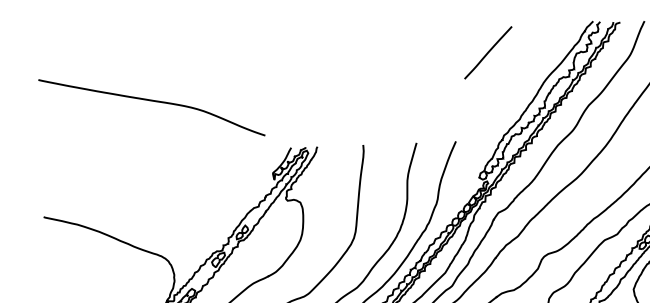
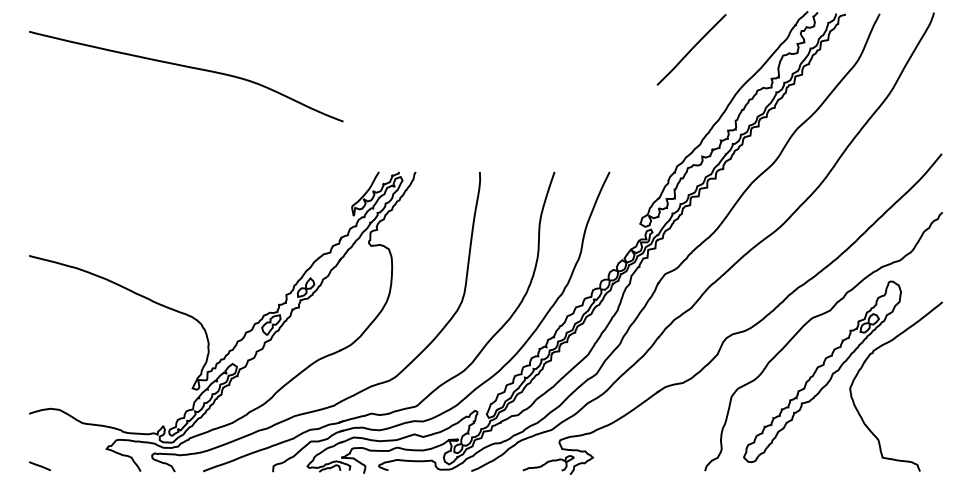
line: (488, 52) -> (691, 49), moved
curve: (153, 101) -> (189, 68), moved

